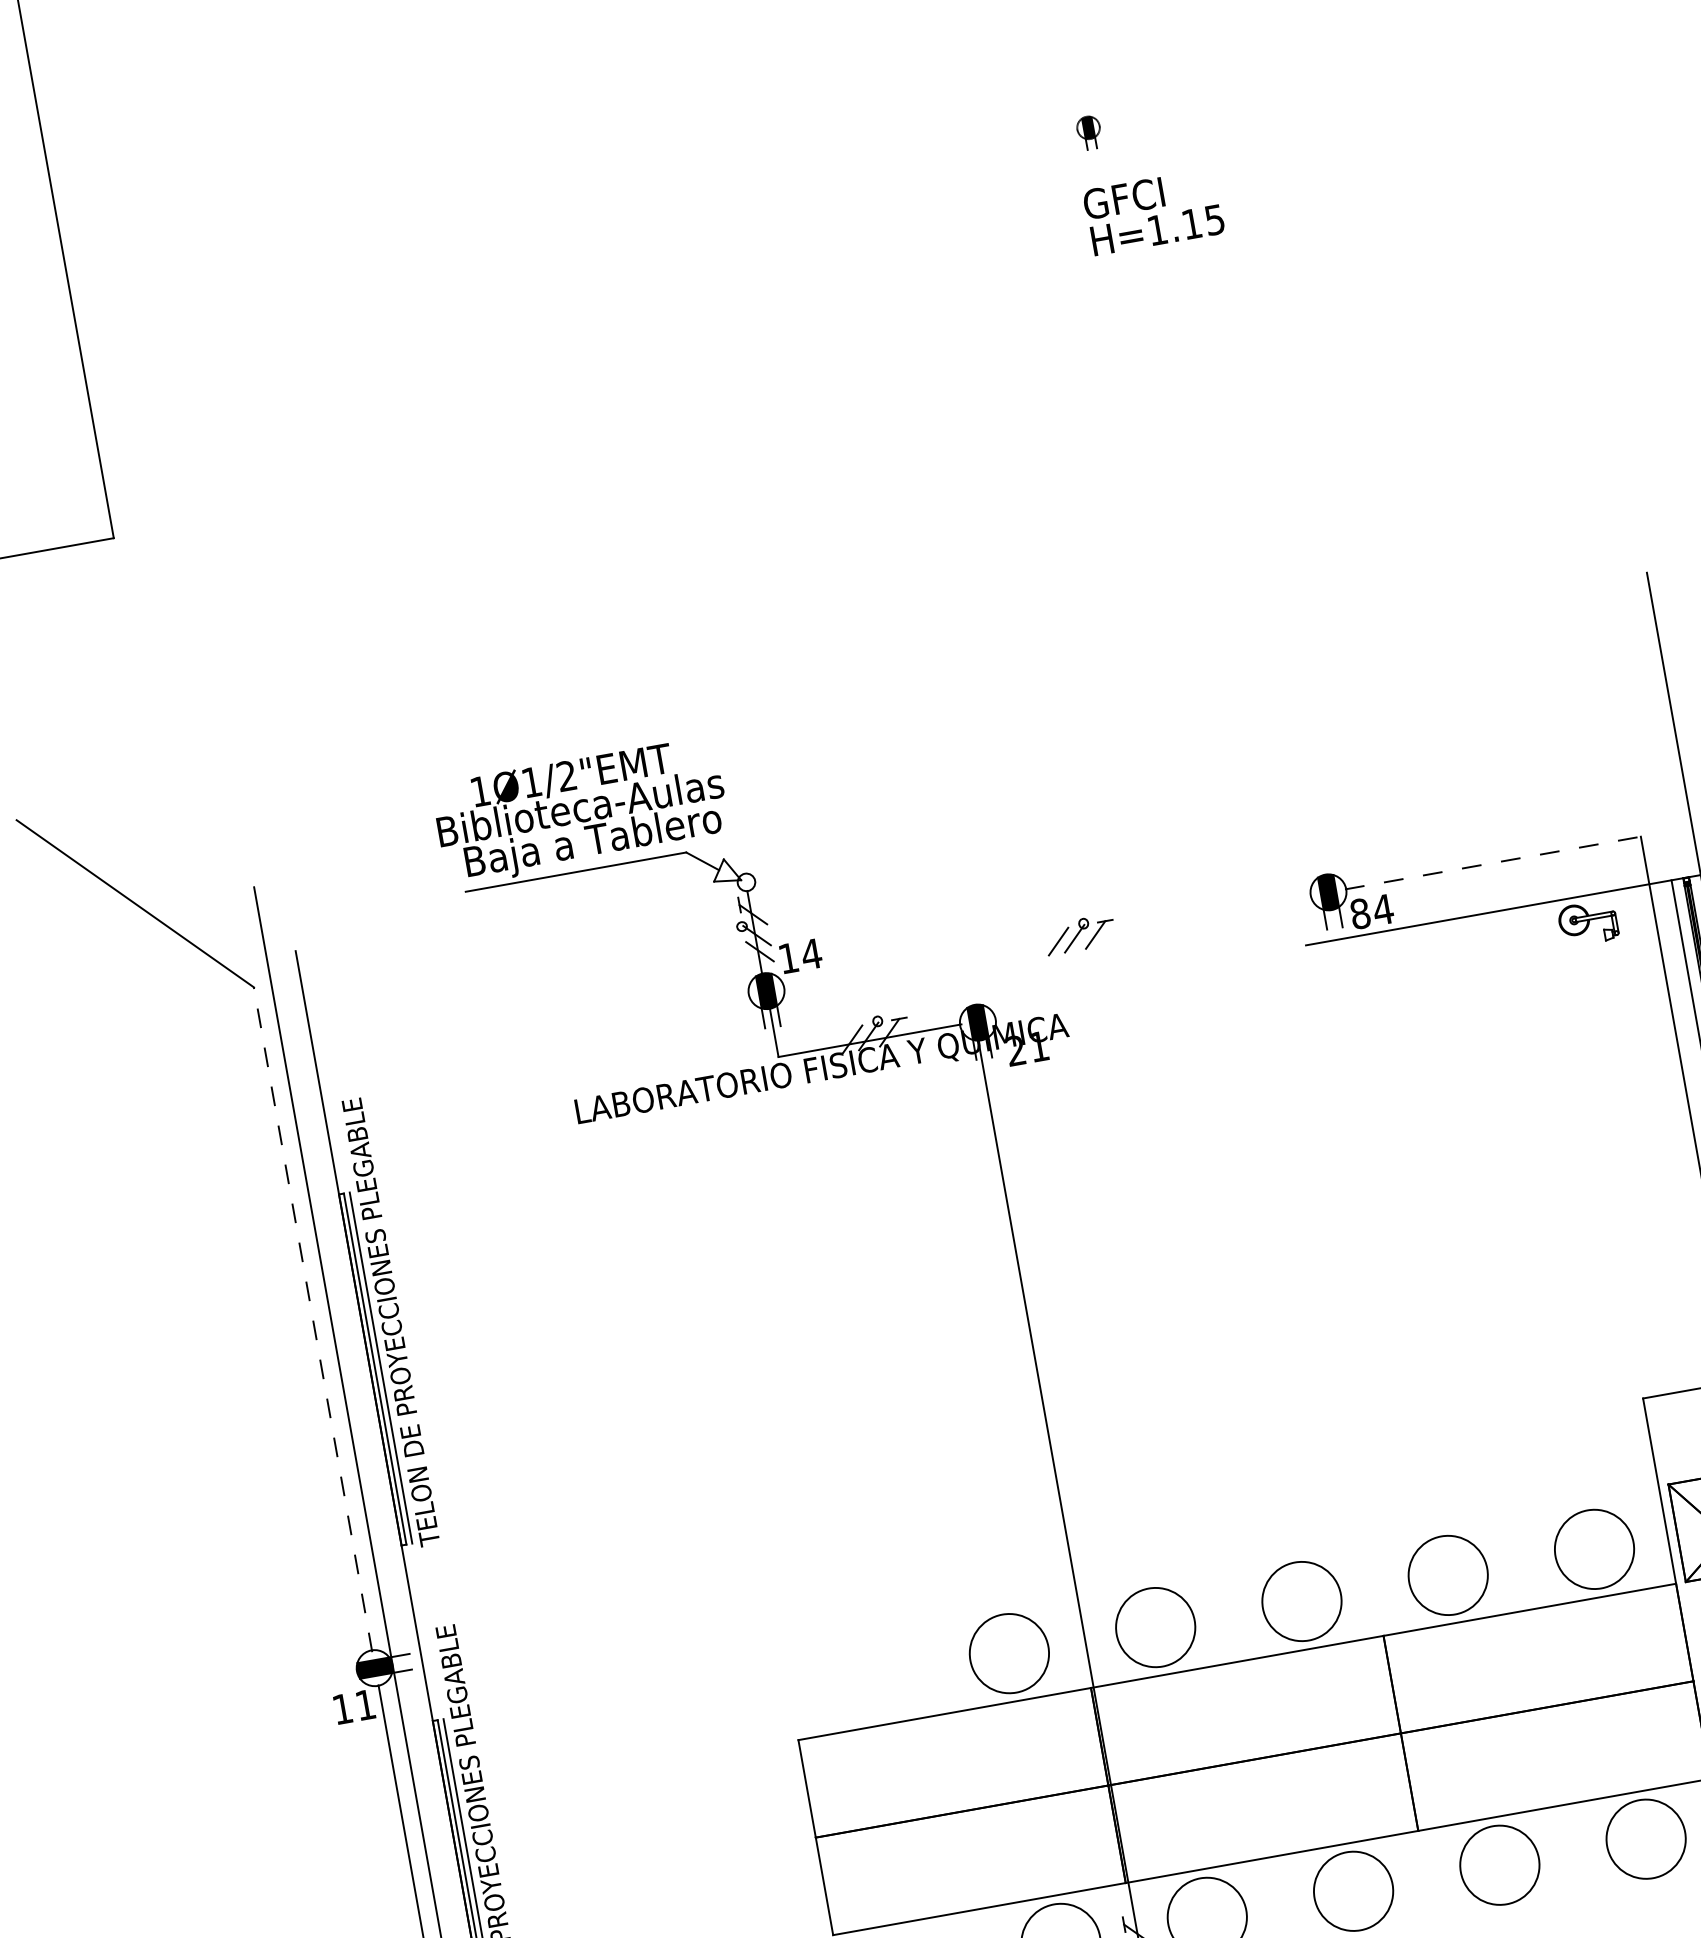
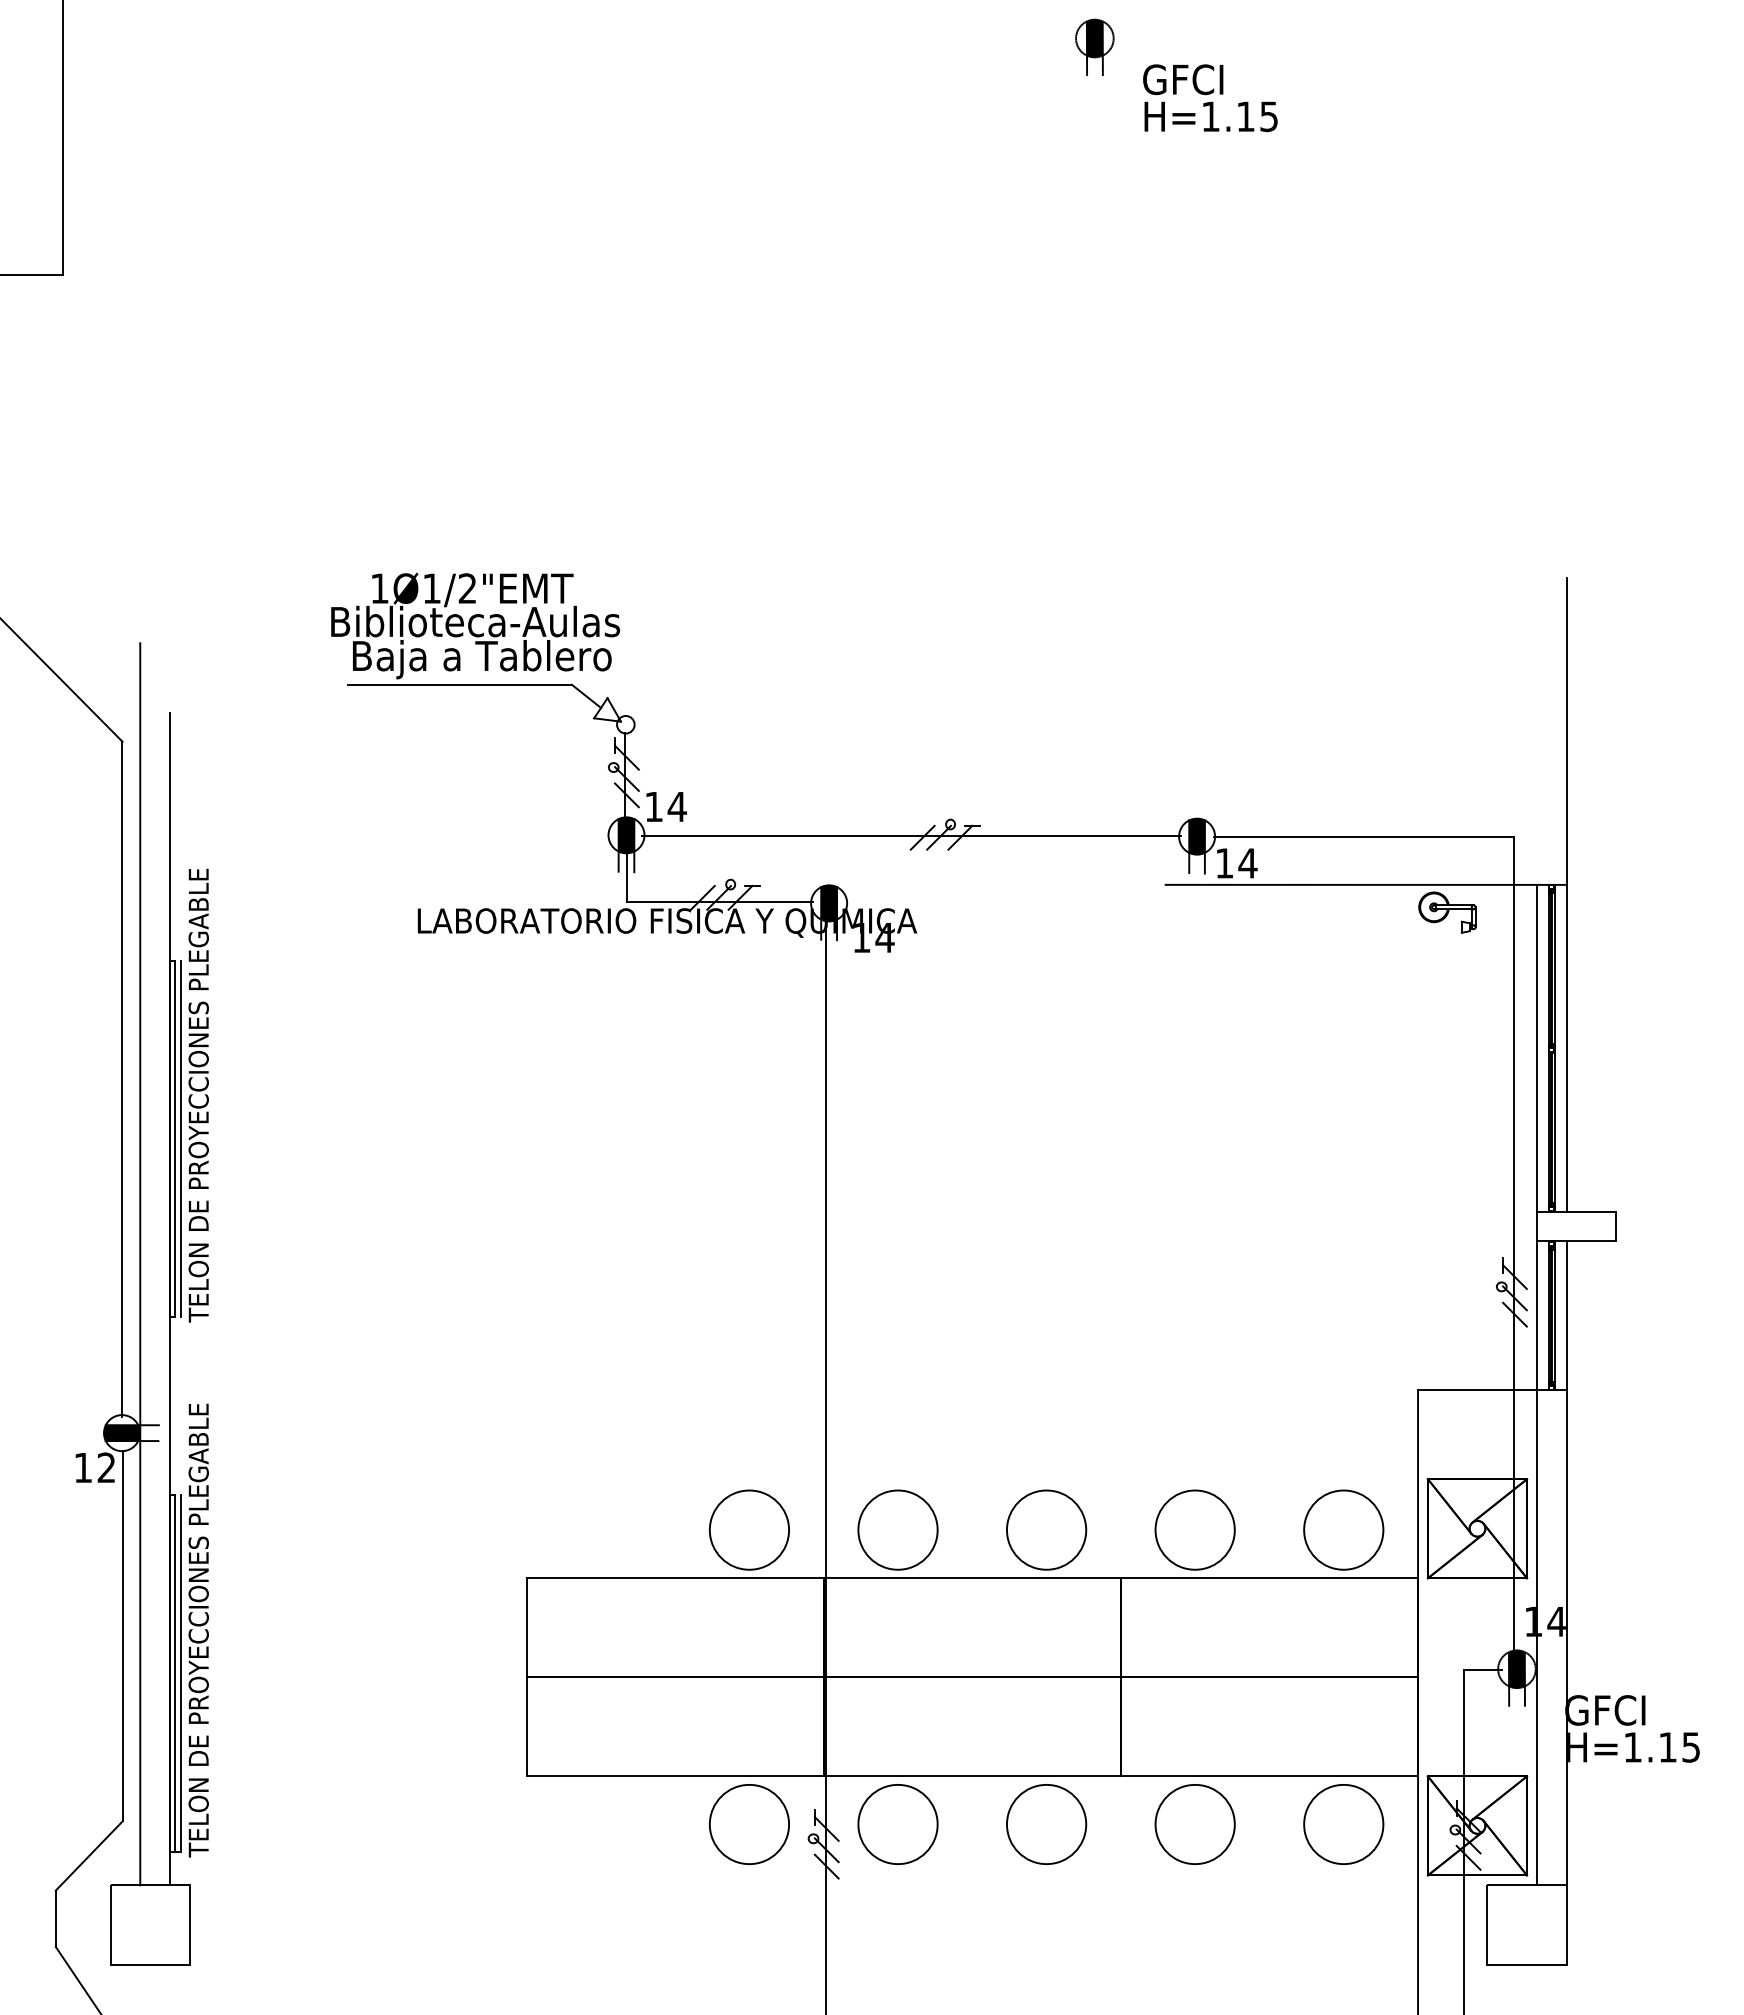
part: (1088, 132) -> (1094, 46), size x1.67
text: (1153, 212) -> (1210, 98), moved
line: (1493, 862) -> (1364, 836), dashed -> solid
text: (1360, 914) -> (1224, 863), 84 -> 14
line: (1046, 941) -> (910, 835), added
text: (1027, 1048) -> (873, 937), 21 -> 14
line: (313, 1319) -> (122, 1079), dashed -> solid
text: (364, 1704) -> (105, 1467), 11 -> 12

